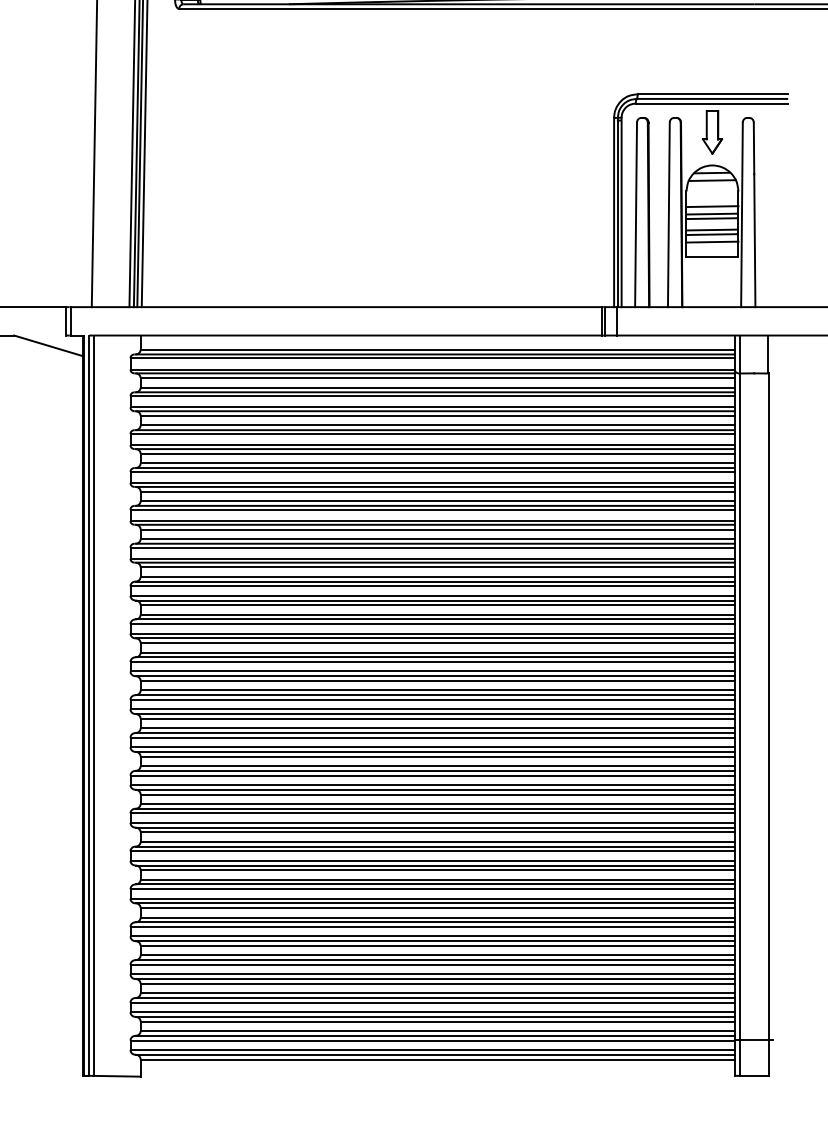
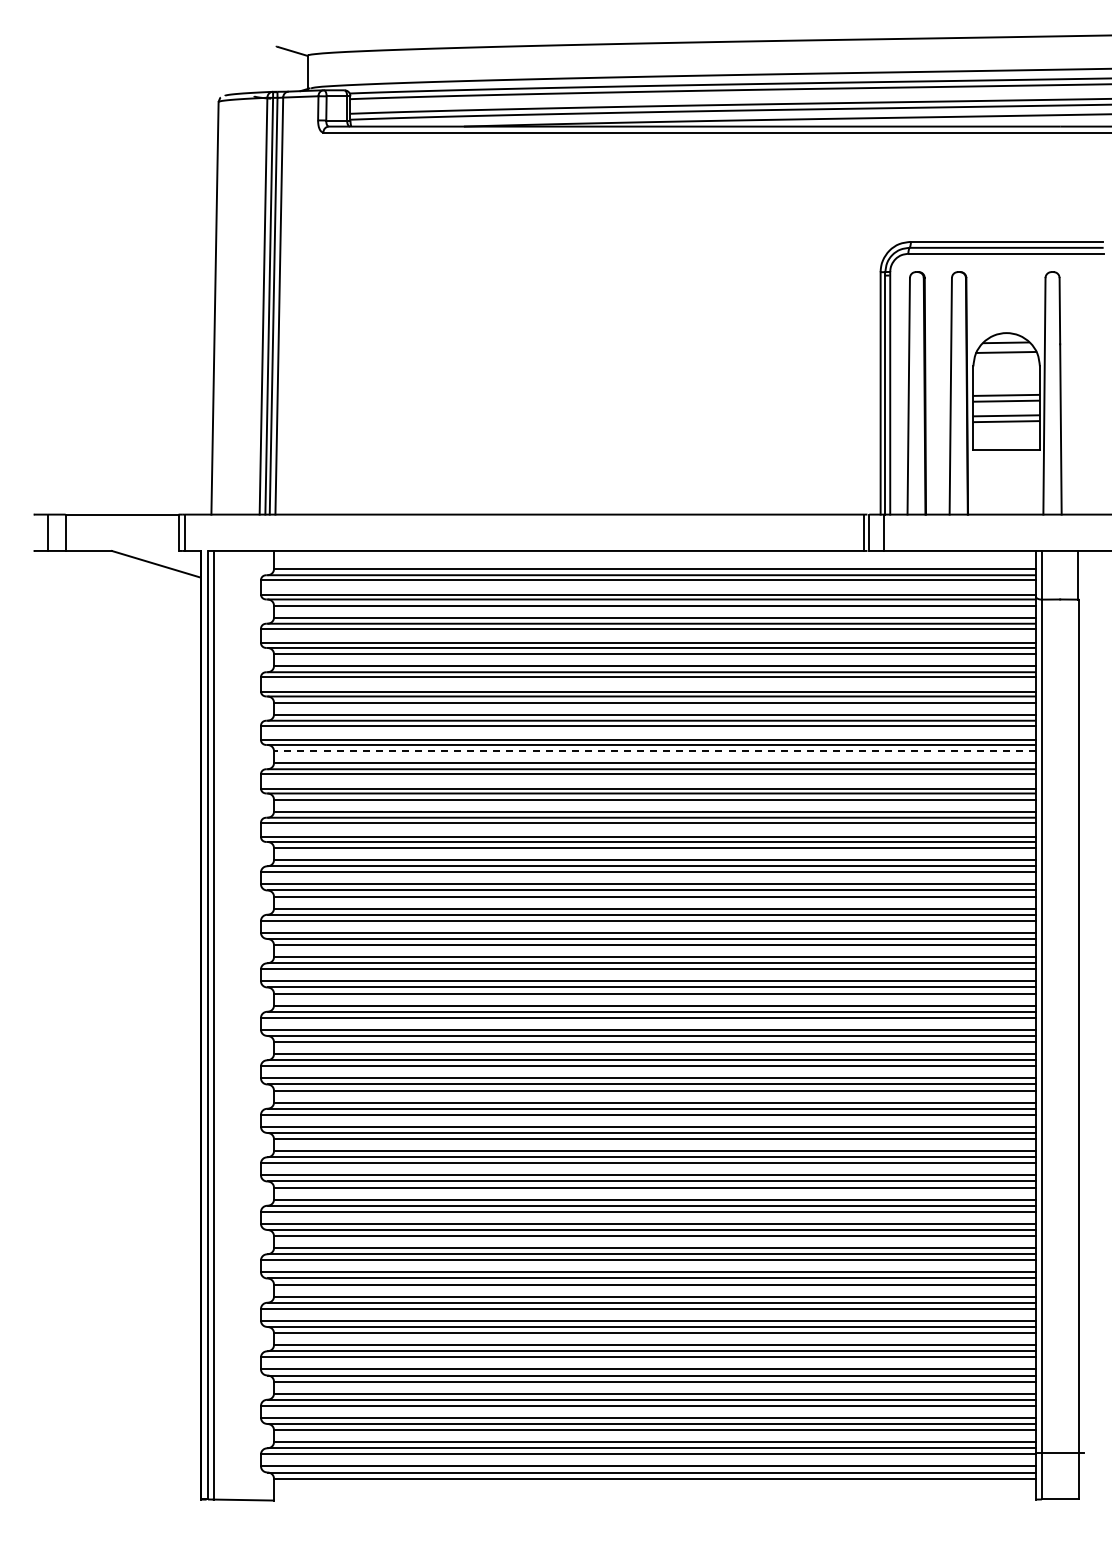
part: (712, 132) -> (1006, 290), removed
line: (712, 206) -> (1006, 385), removed
line: (712, 241) -> (1006, 430), removed
line: (437, 492) -> (654, 751), solid -> dashed

